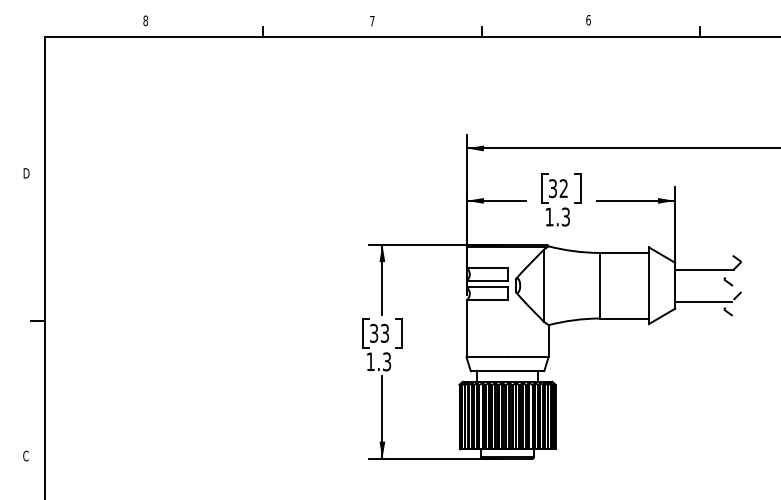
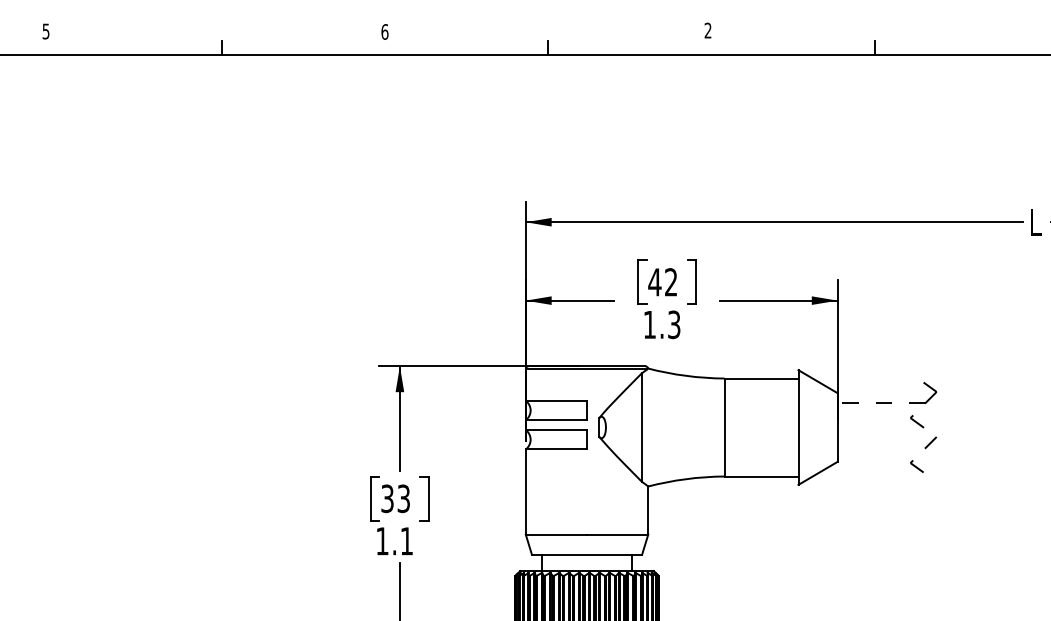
text: (145, 20) -> (45, 30), 8 -> 5
text: (372, 20) -> (385, 30), 7 -> 6
text: (588, 20) -> (708, 30), 6 -> 2
text: (552, 188) -> (654, 282), 32 -> 42
line: (704, 269) -> (881, 403), solid -> dashed
line: (703, 301) -> (879, 451), removed
text: (387, 361) -> (407, 540), 1.3 -> 1.1

